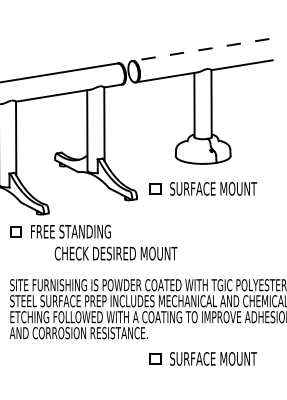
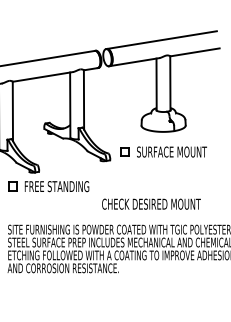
line: (200, 50) -> (161, 40), dashed -> solid
text: (116, 252) -> (151, 203), moved
part: (203, 358) -> (163, 288), removed

